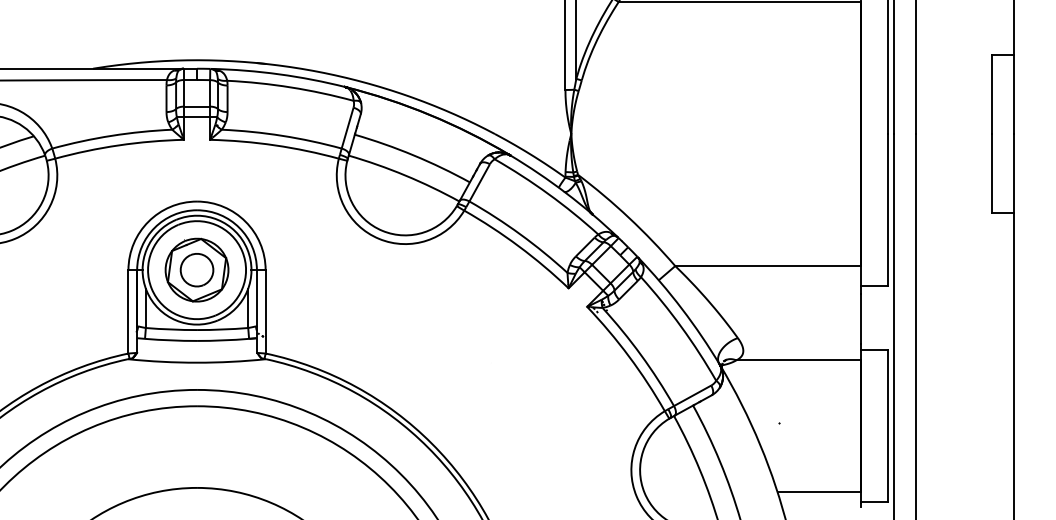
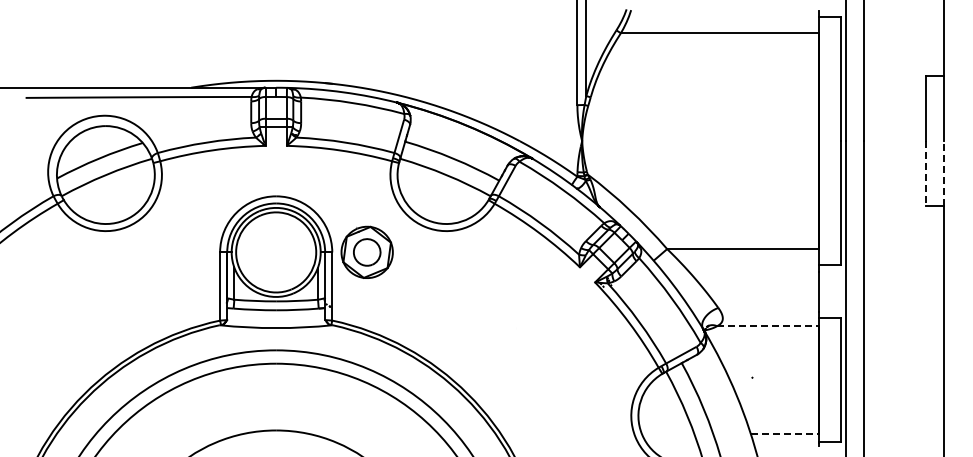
line: (1013, 173) -> (943, 173), solid -> dashed
line: (992, 174) -> (926, 174), solid -> dashed
part: (196, 269) -> (366, 251), moved
line: (799, 360) -> (768, 326), solid -> dashed
line: (819, 492) -> (785, 434), solid -> dashed

